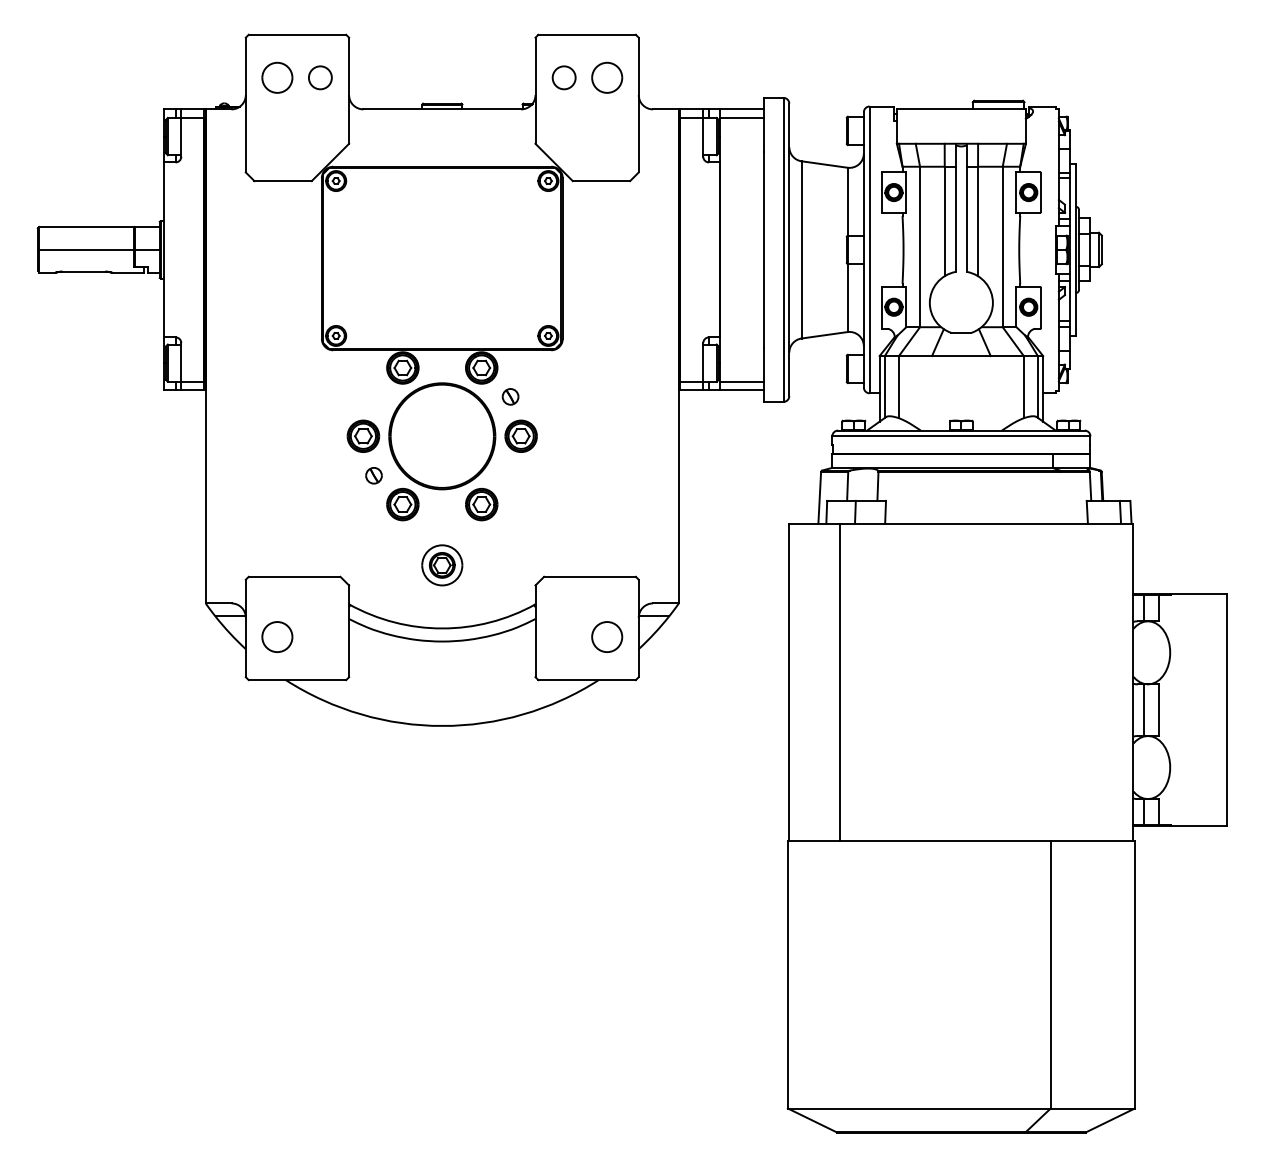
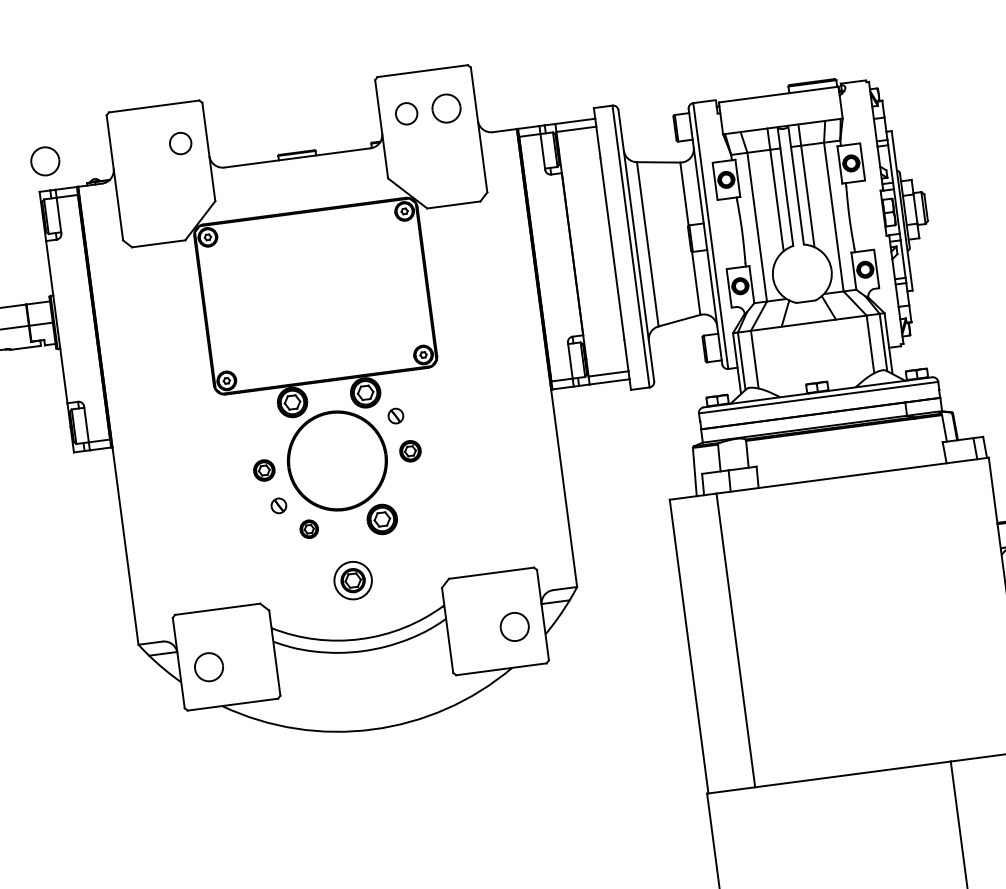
part: (277, 77) -> (45, 161), moved
part: (363, 435) -> (264, 469), size x0.7
part: (520, 435) -> (409, 450), size x0.7
part: (402, 504) -> (308, 529), size x0.6

